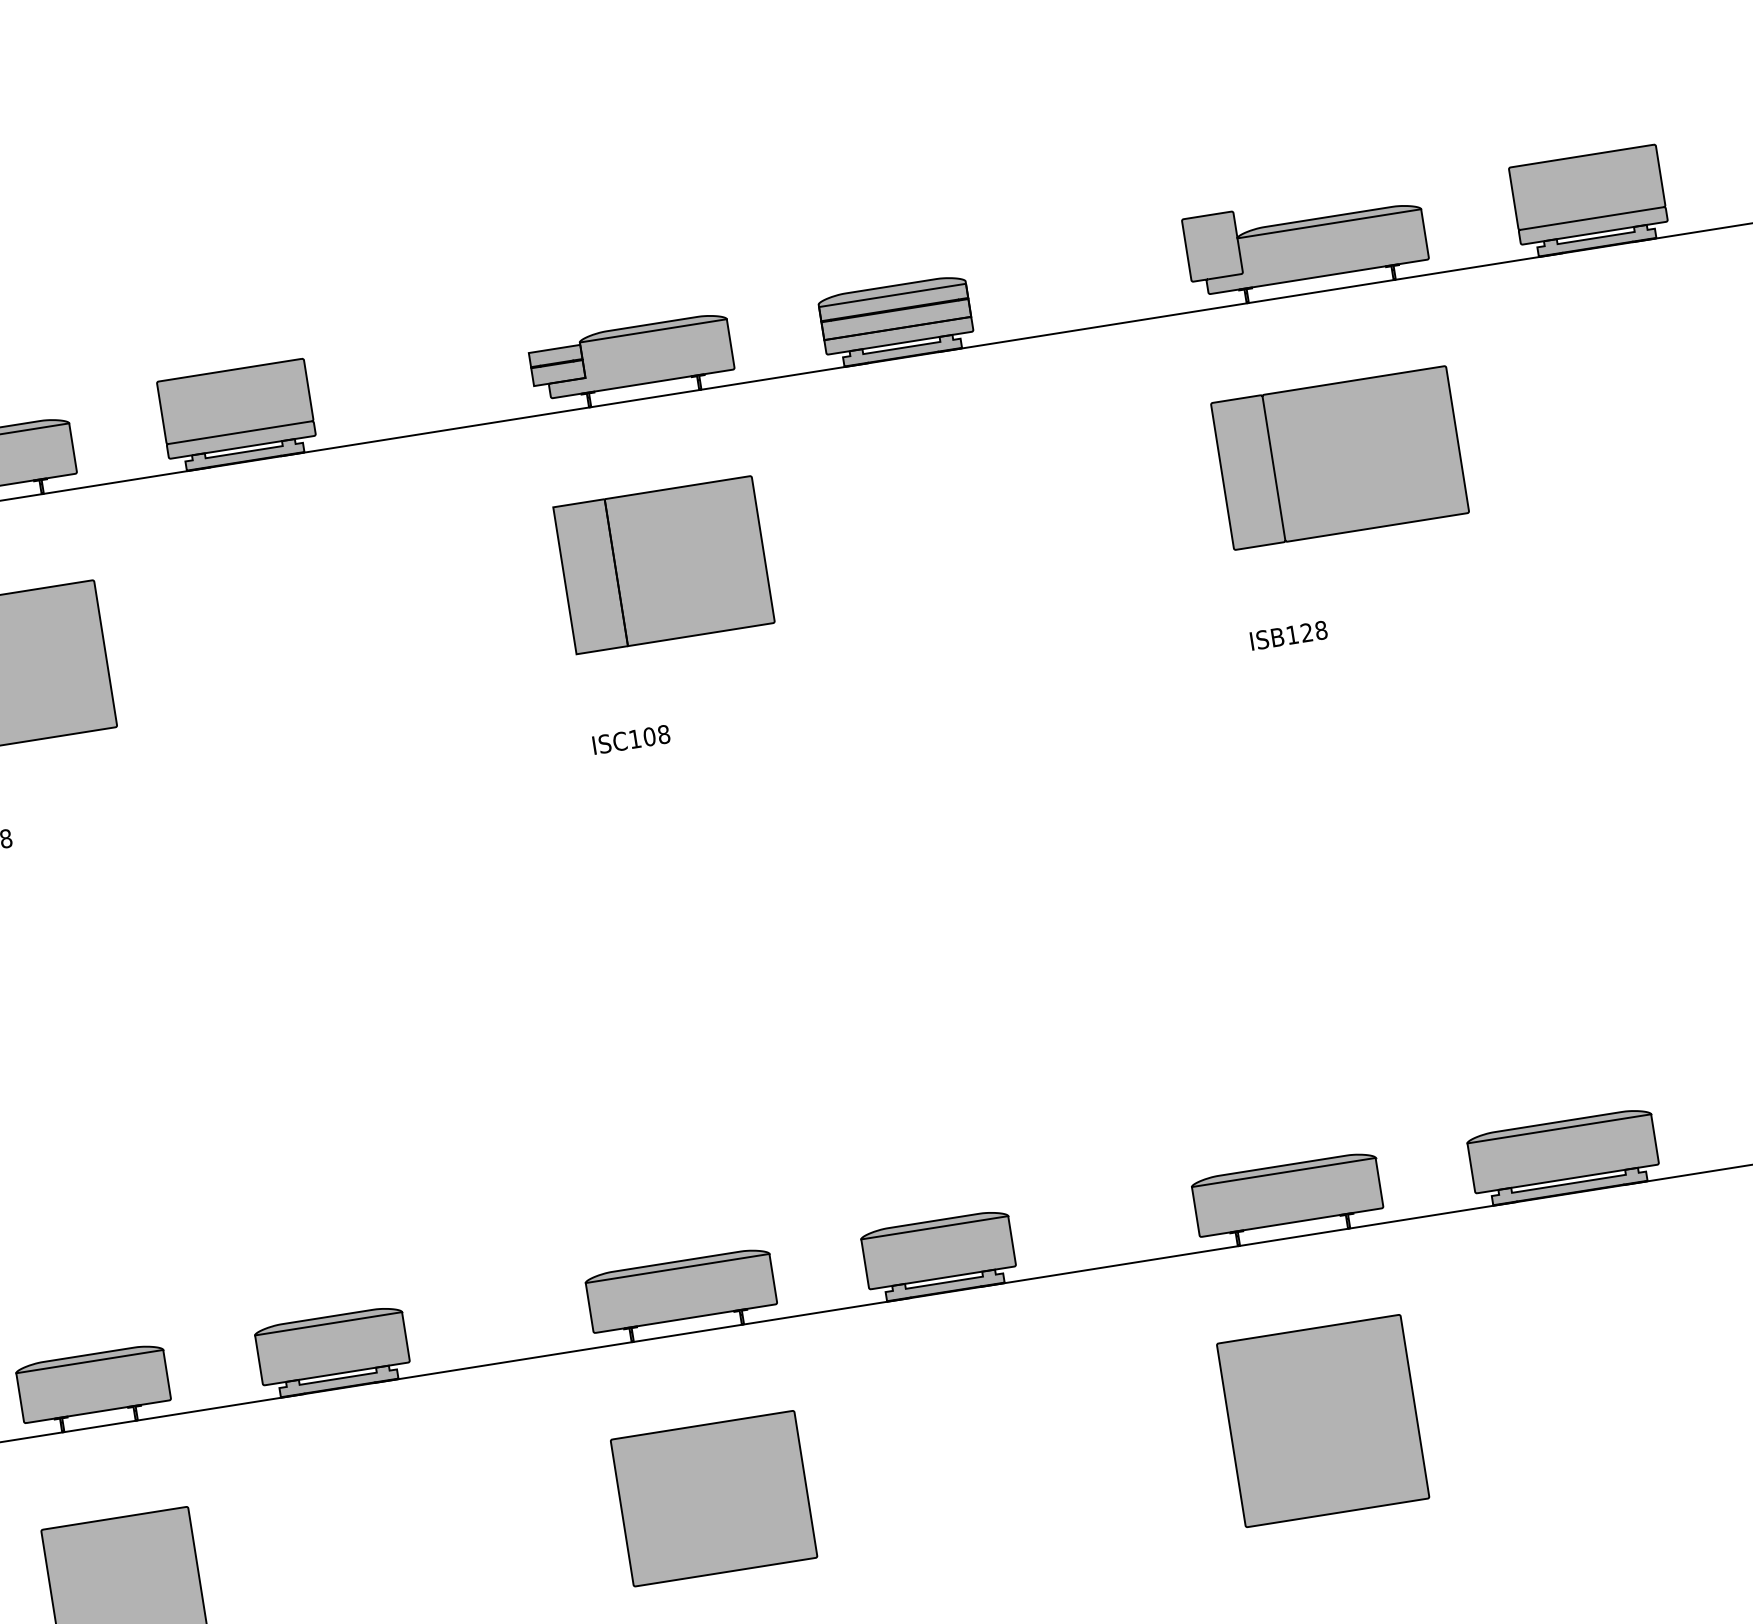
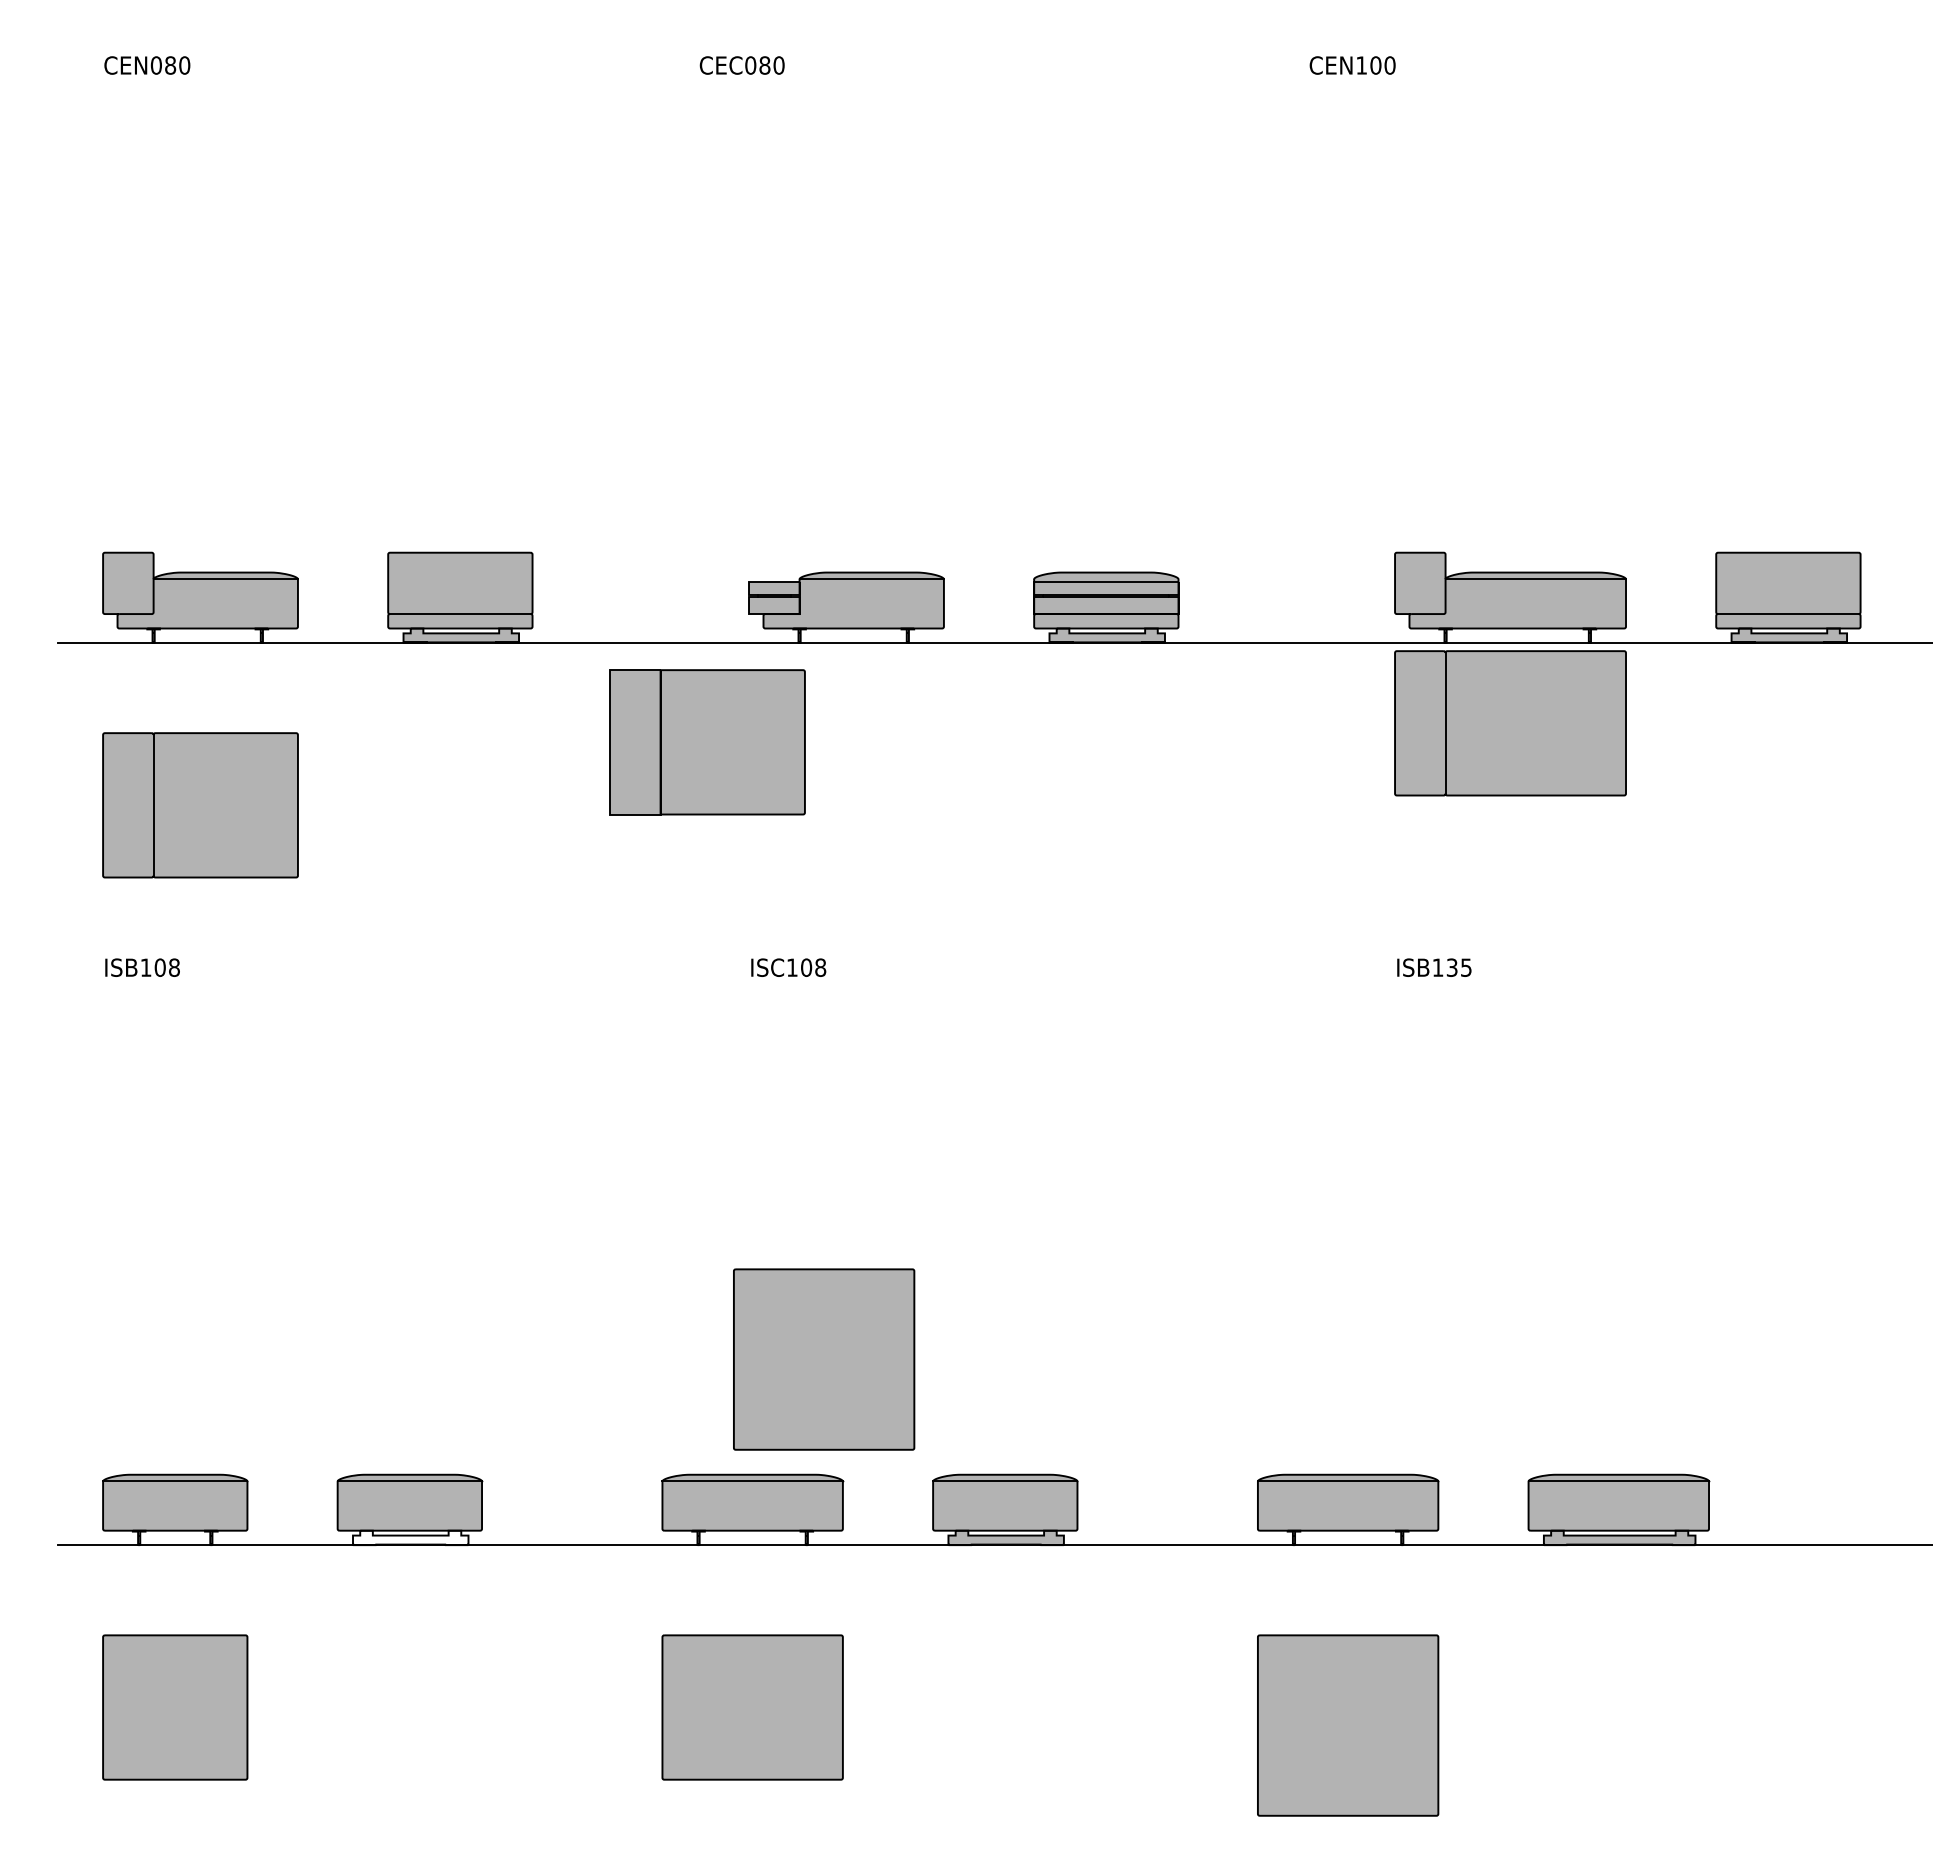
part: (1340, 458) -> (1510, 723), moved
part: (664, 565) -> (707, 742), moved
text: (1313, 631) -> (1458, 967), ISB128 -> ISB135
part: (731, 1132) -> (824, 1359), added
fill: (338, 1380) -> (410, 1537), removed

